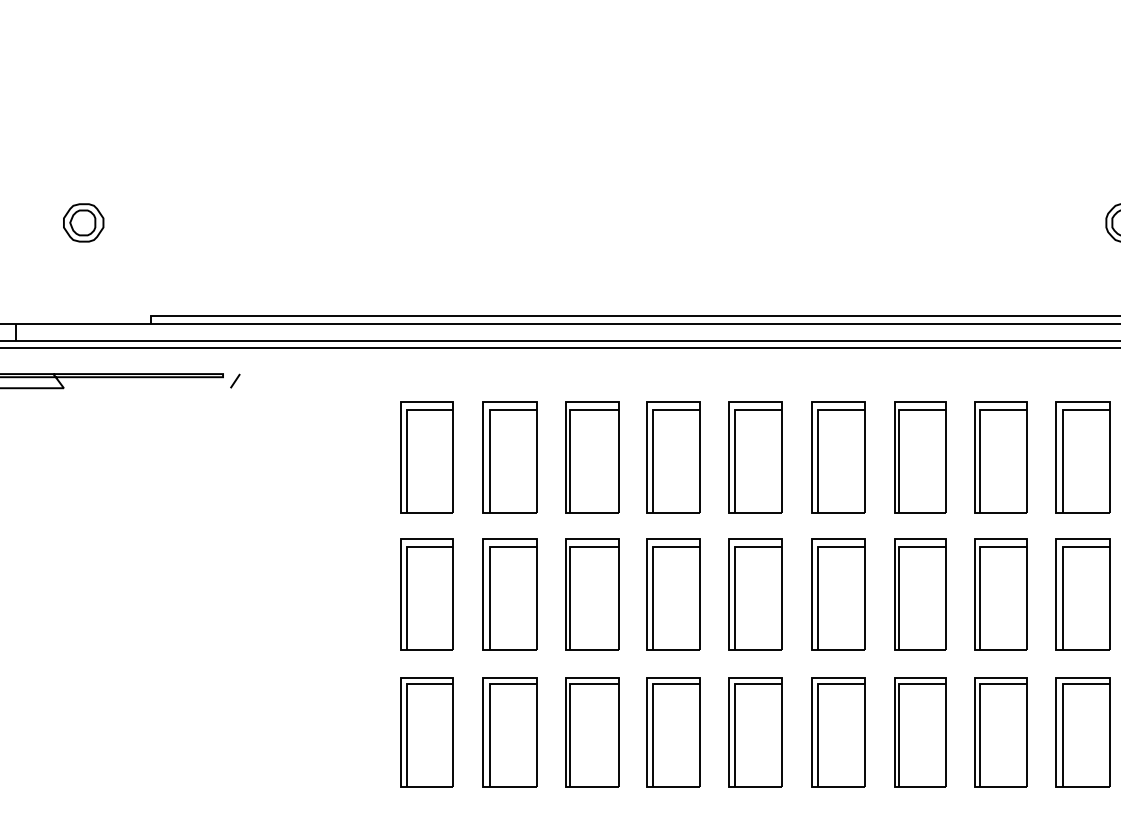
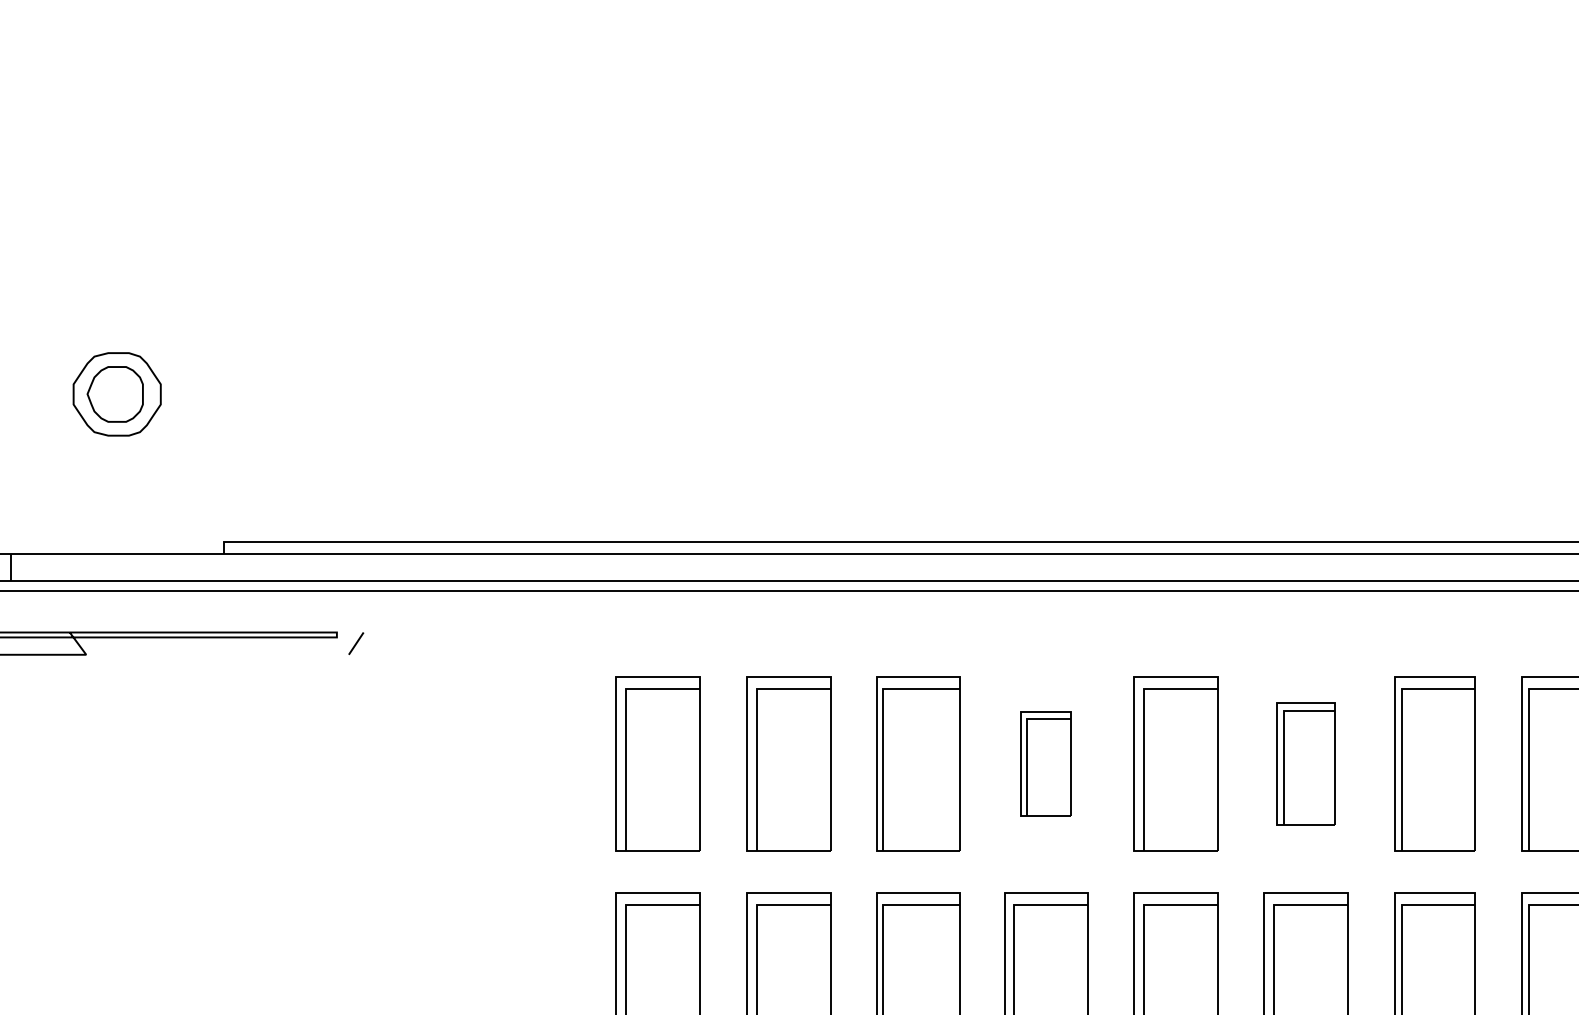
part: (83, 222) -> (117, 393), size x1.4
part: (673, 457) -> (1046, 763), size x0.6
part: (838, 457) -> (1306, 763), size x0.7

